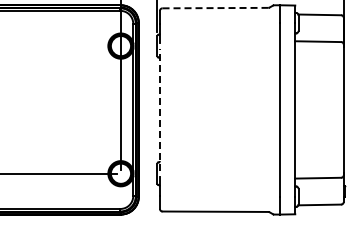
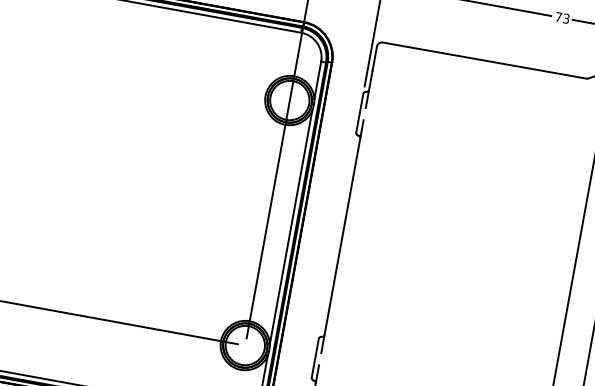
line: (215, 8) -> (484, 61), dashed -> solid
line: (159, 109) -> (341, 235), dashed -> solid

